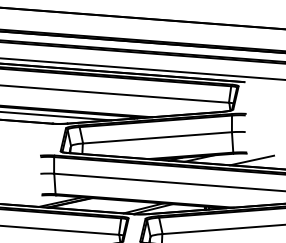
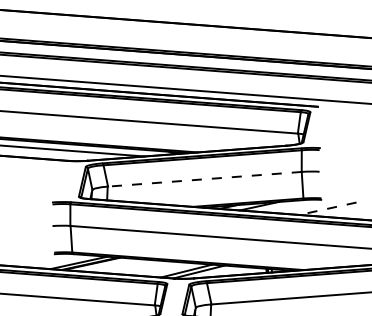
line: (157, 138) -> (204, 179), solid -> dashed
line: (251, 160) -> (327, 208), solid -> dashed

